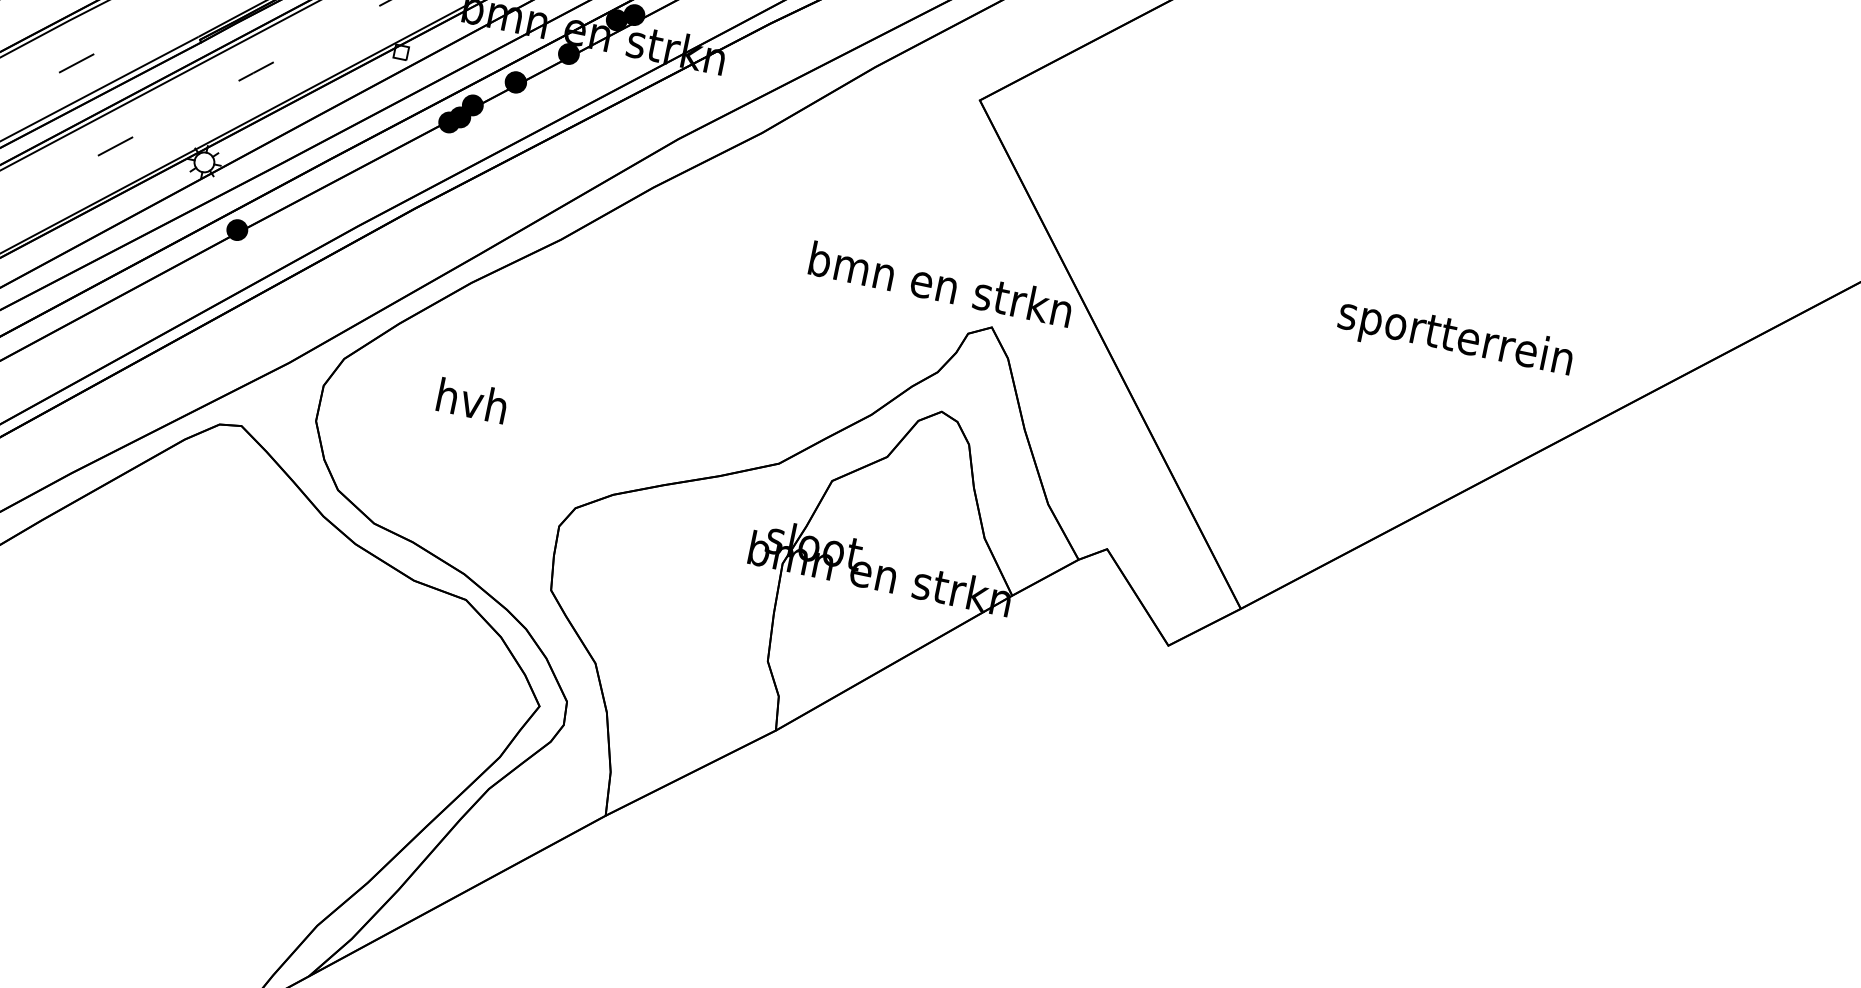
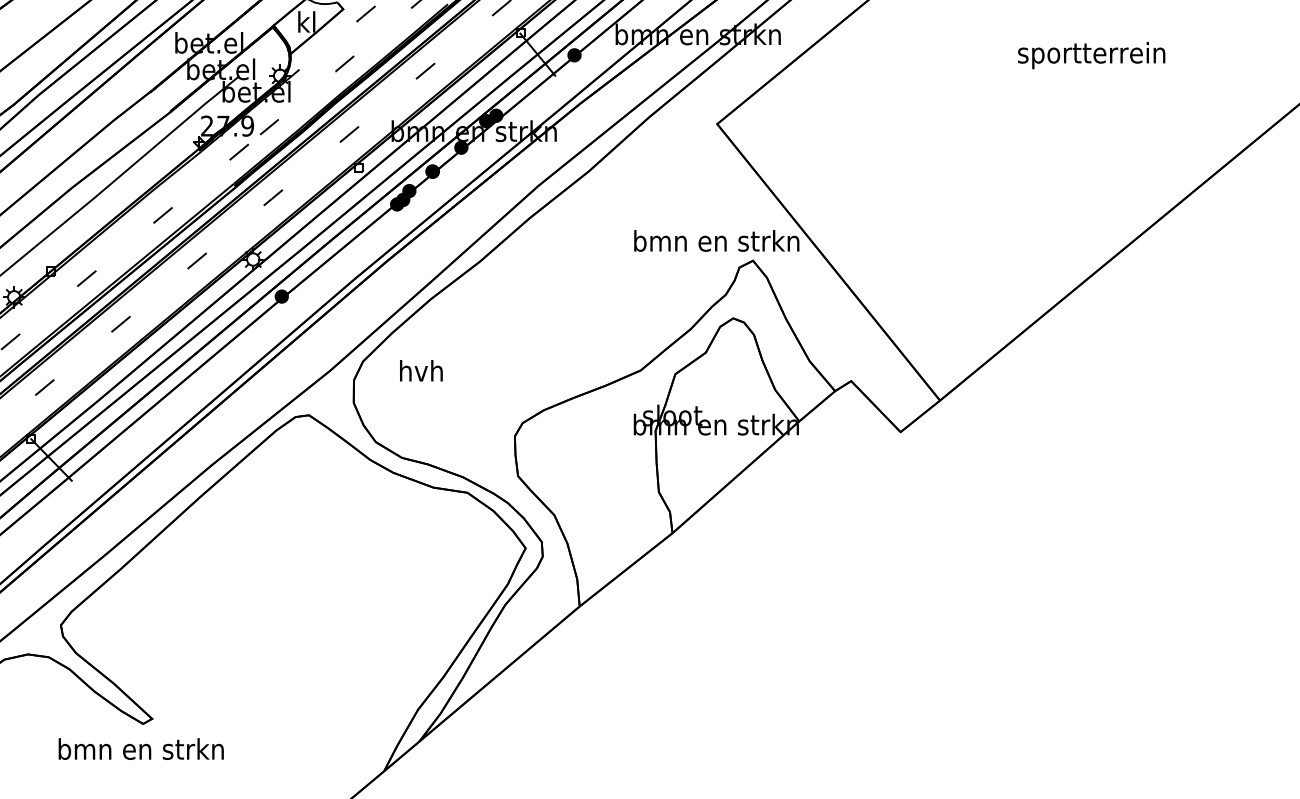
text: (1455, 339) -> (1091, 55), moved
text: (472, 400) -> (421, 370), moved

